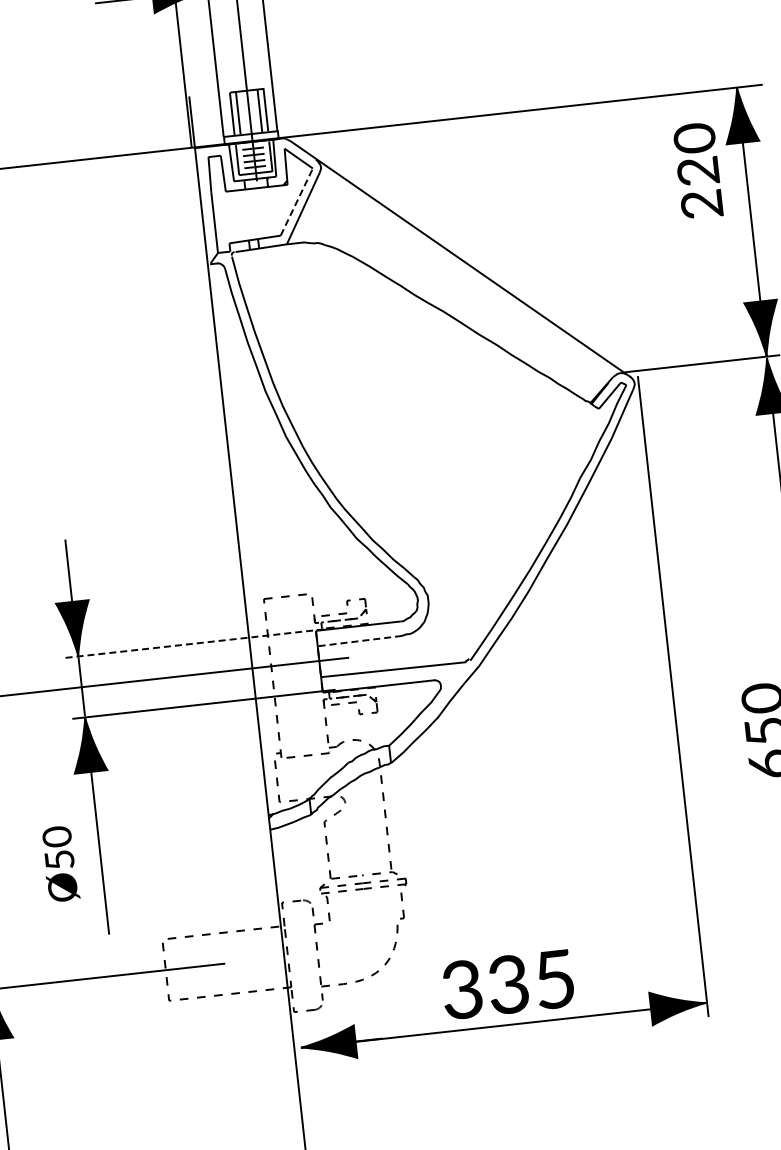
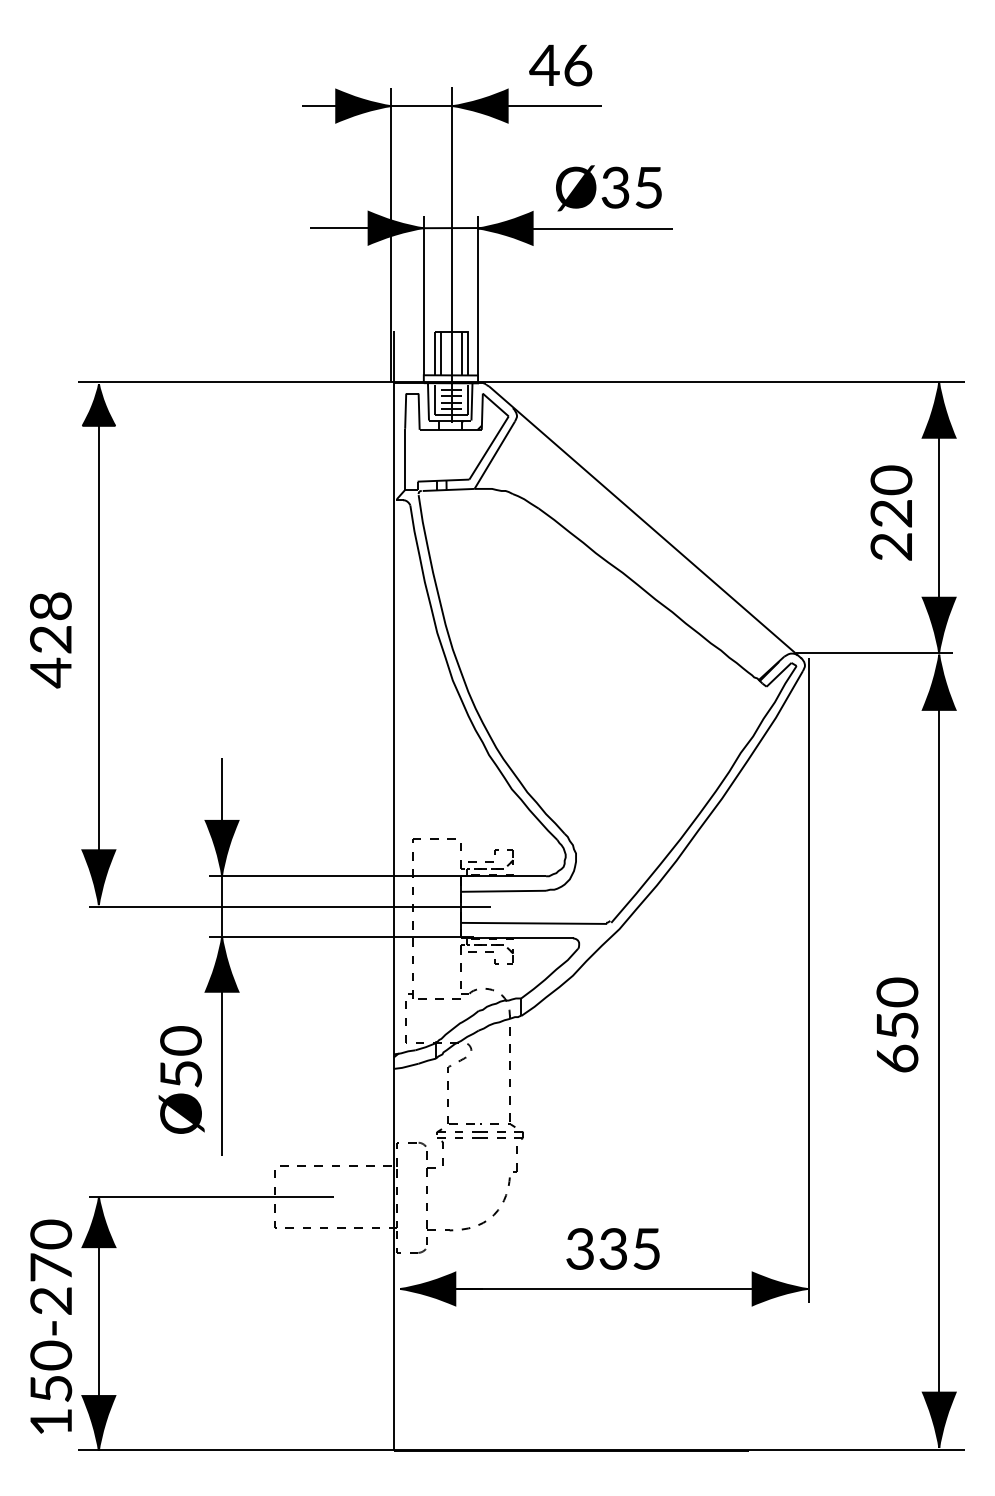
part: (698, 170) -> (891, 512), moved
line: (297, 201) -> (489, 447), dashed -> solid
line: (359, 641) -> (503, 891), dashed -> solid
line: (198, 643) -> (342, 875), dashed -> solid
part: (60, 863) -> (181, 1079), size x1.43
part: (507, 984) -> (612, 1248), size x0.71

